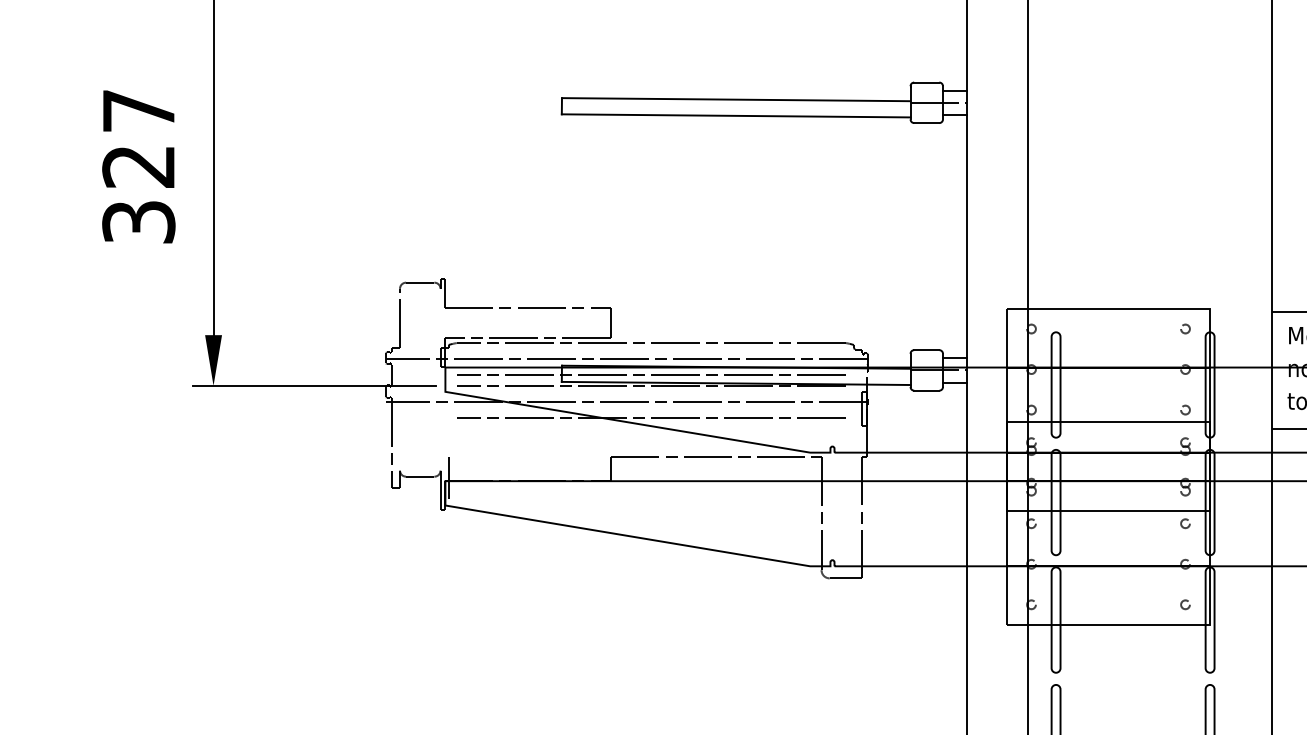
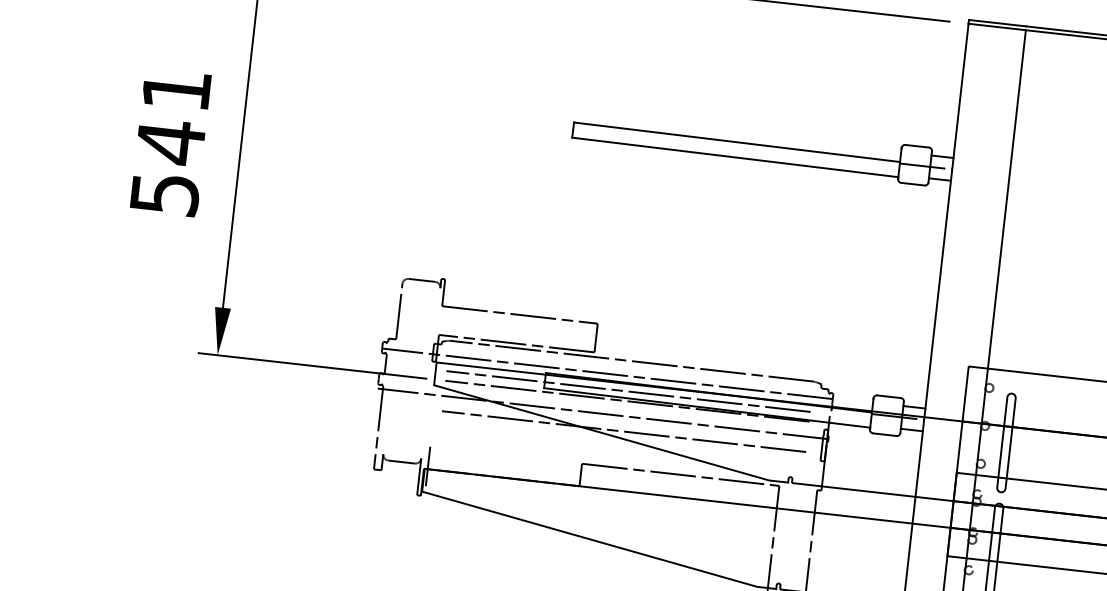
text: (138, 166) -> (170, 142), 327 -> 541

